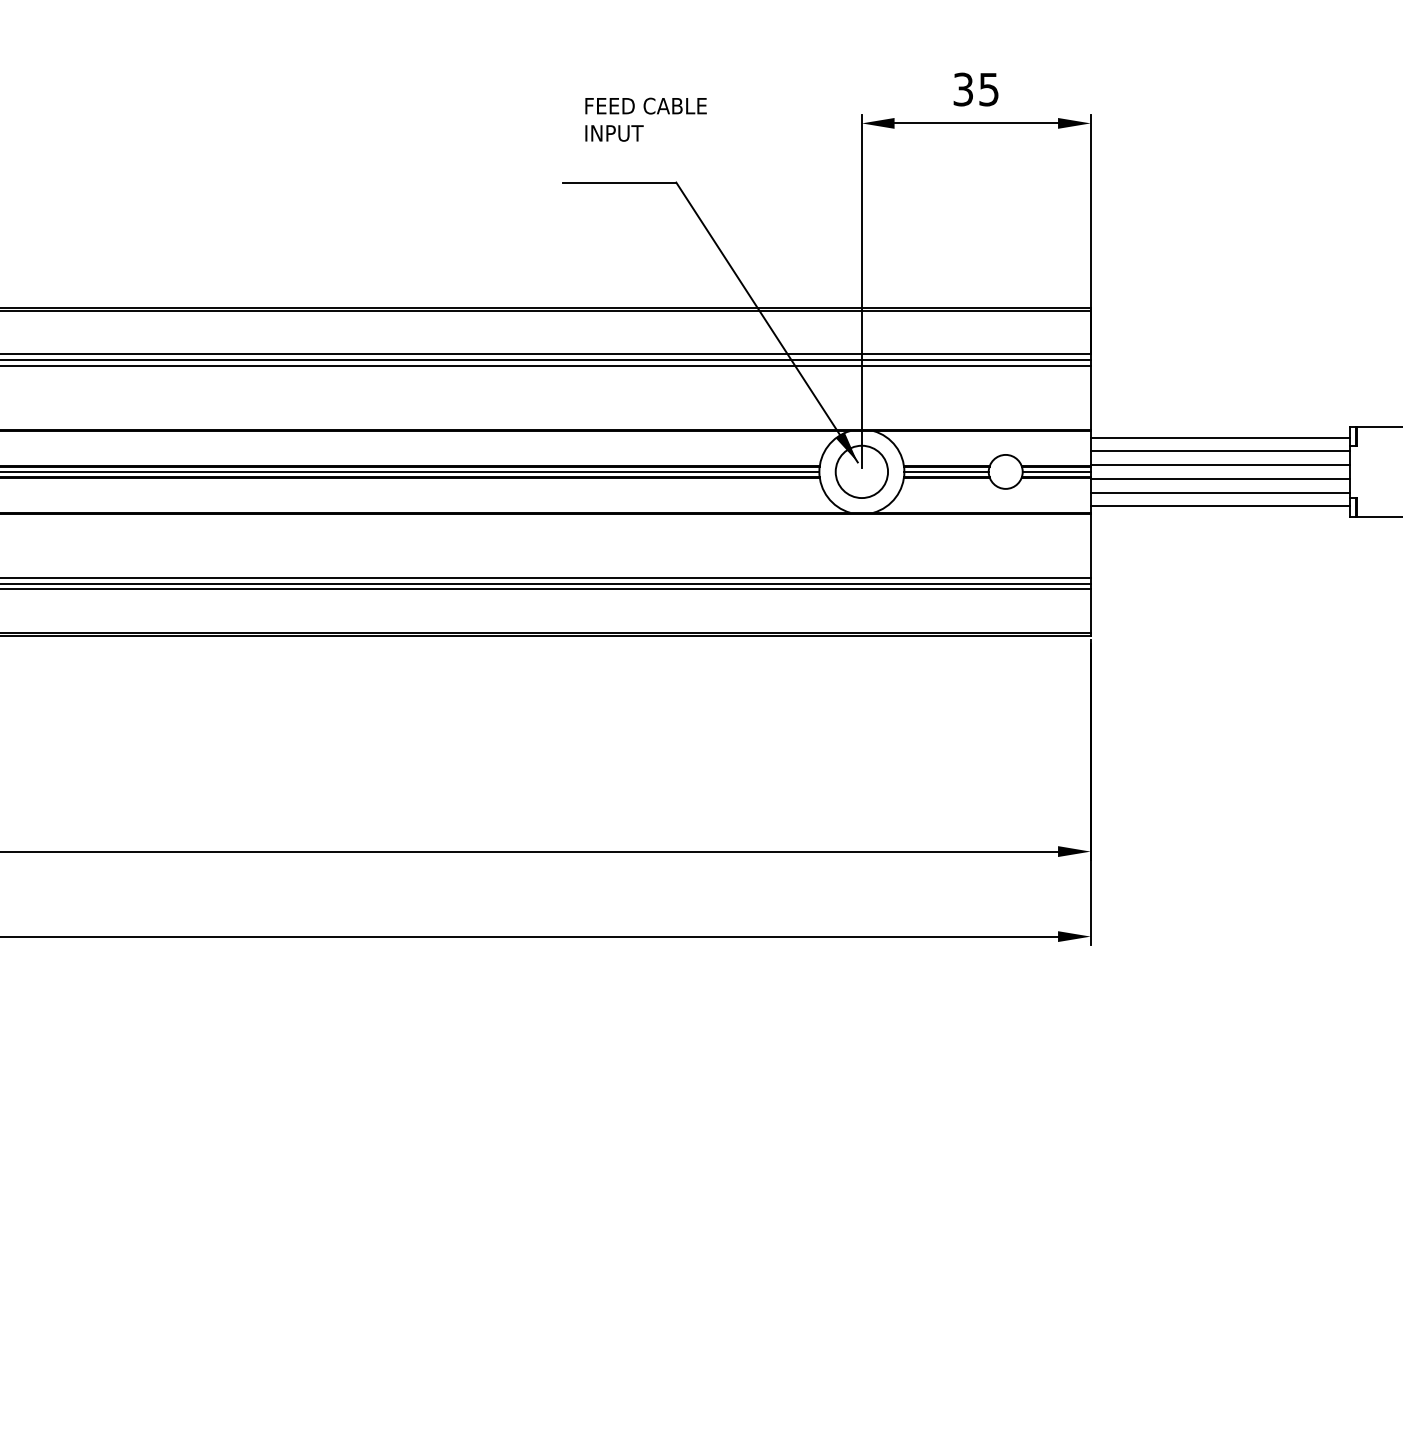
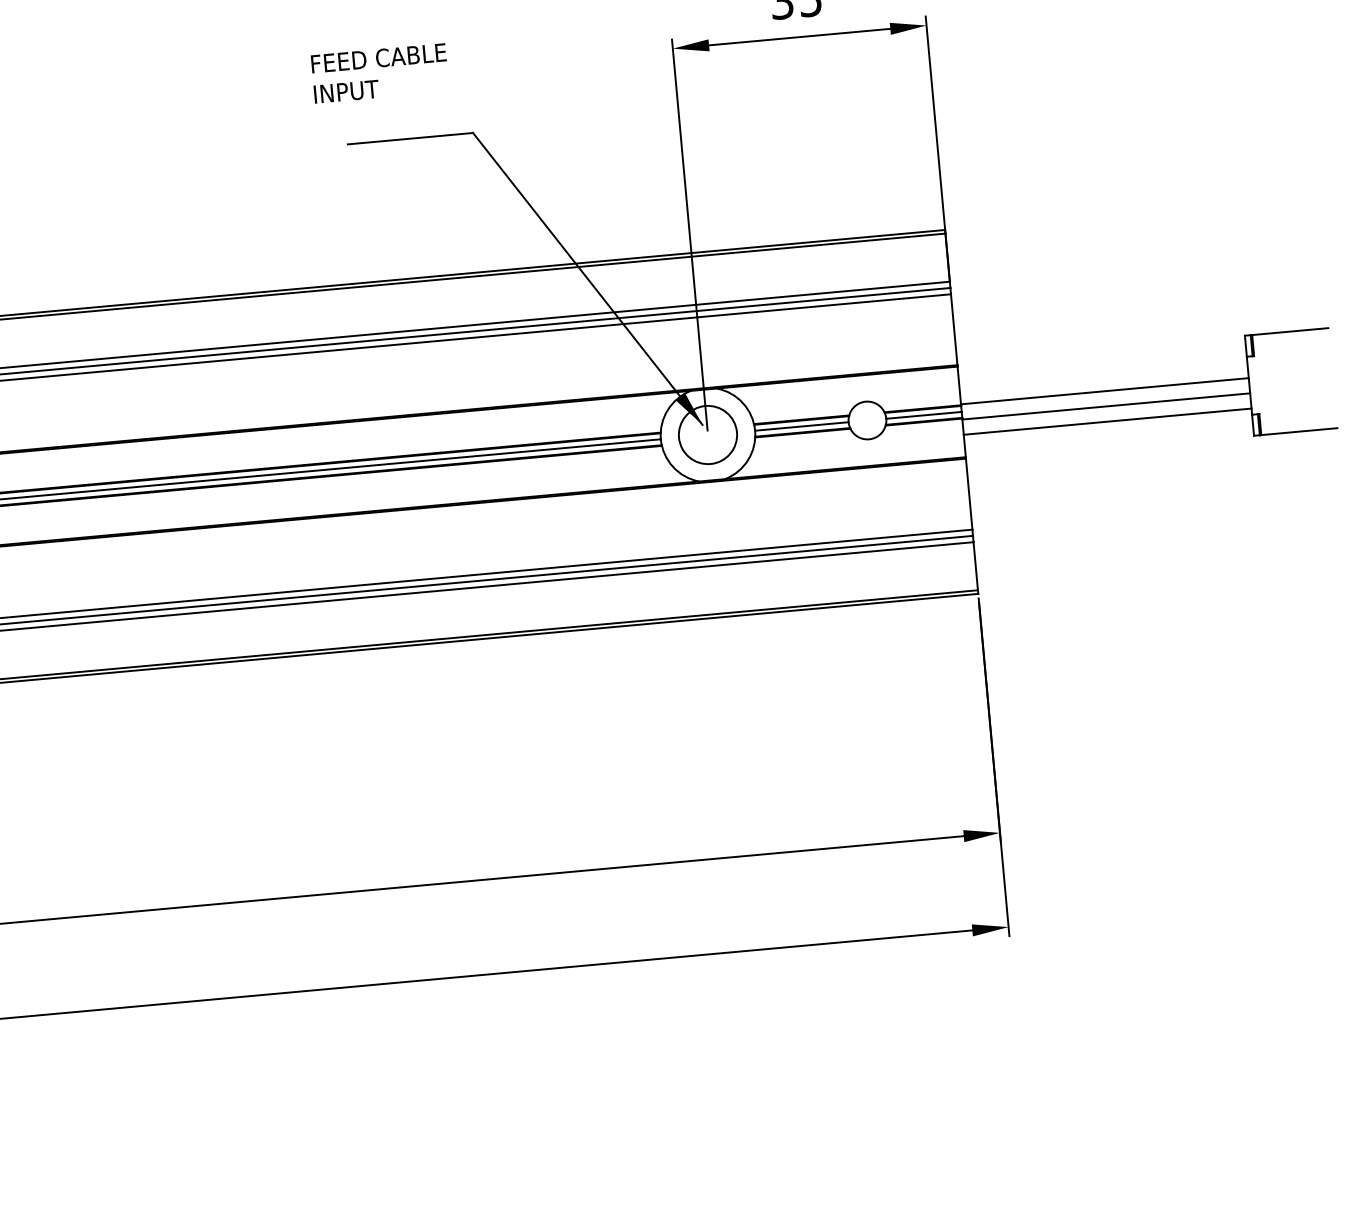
text: (645, 119) -> (379, 73), moved
line: (1220, 437) -> (1102, 360), removed
line: (1220, 451) -> (1103, 376), removed
line: (1220, 506) -> (1109, 437), removed

